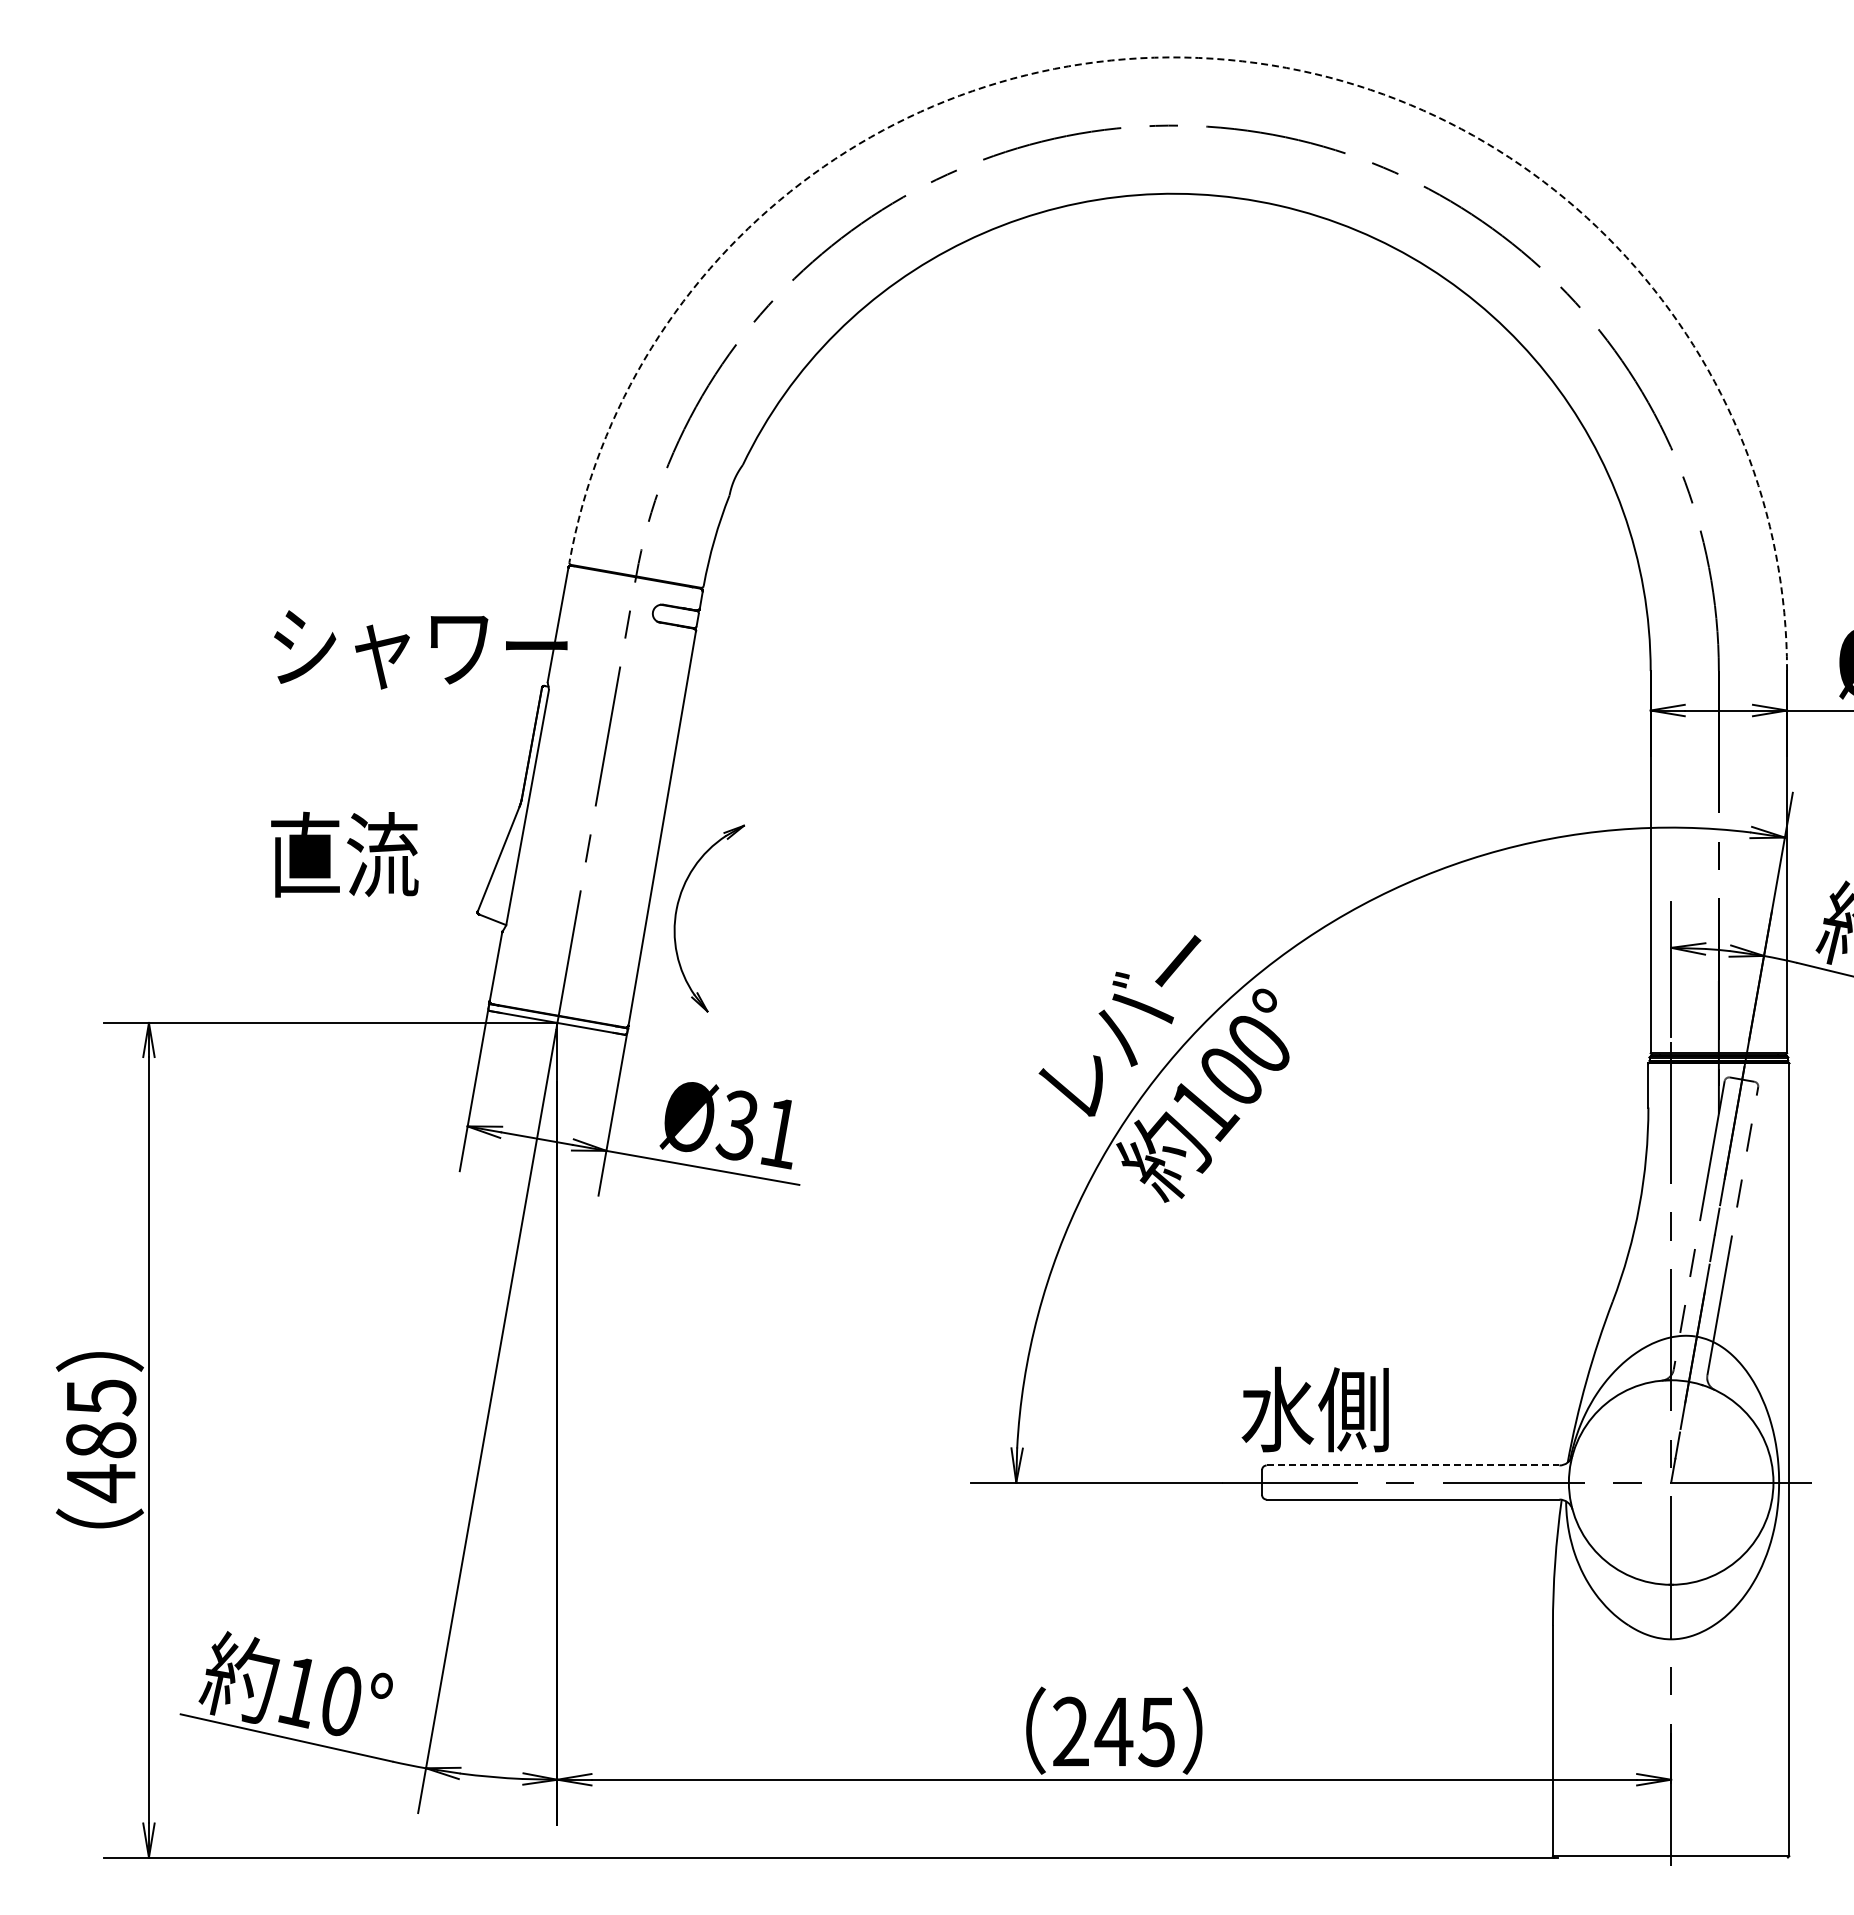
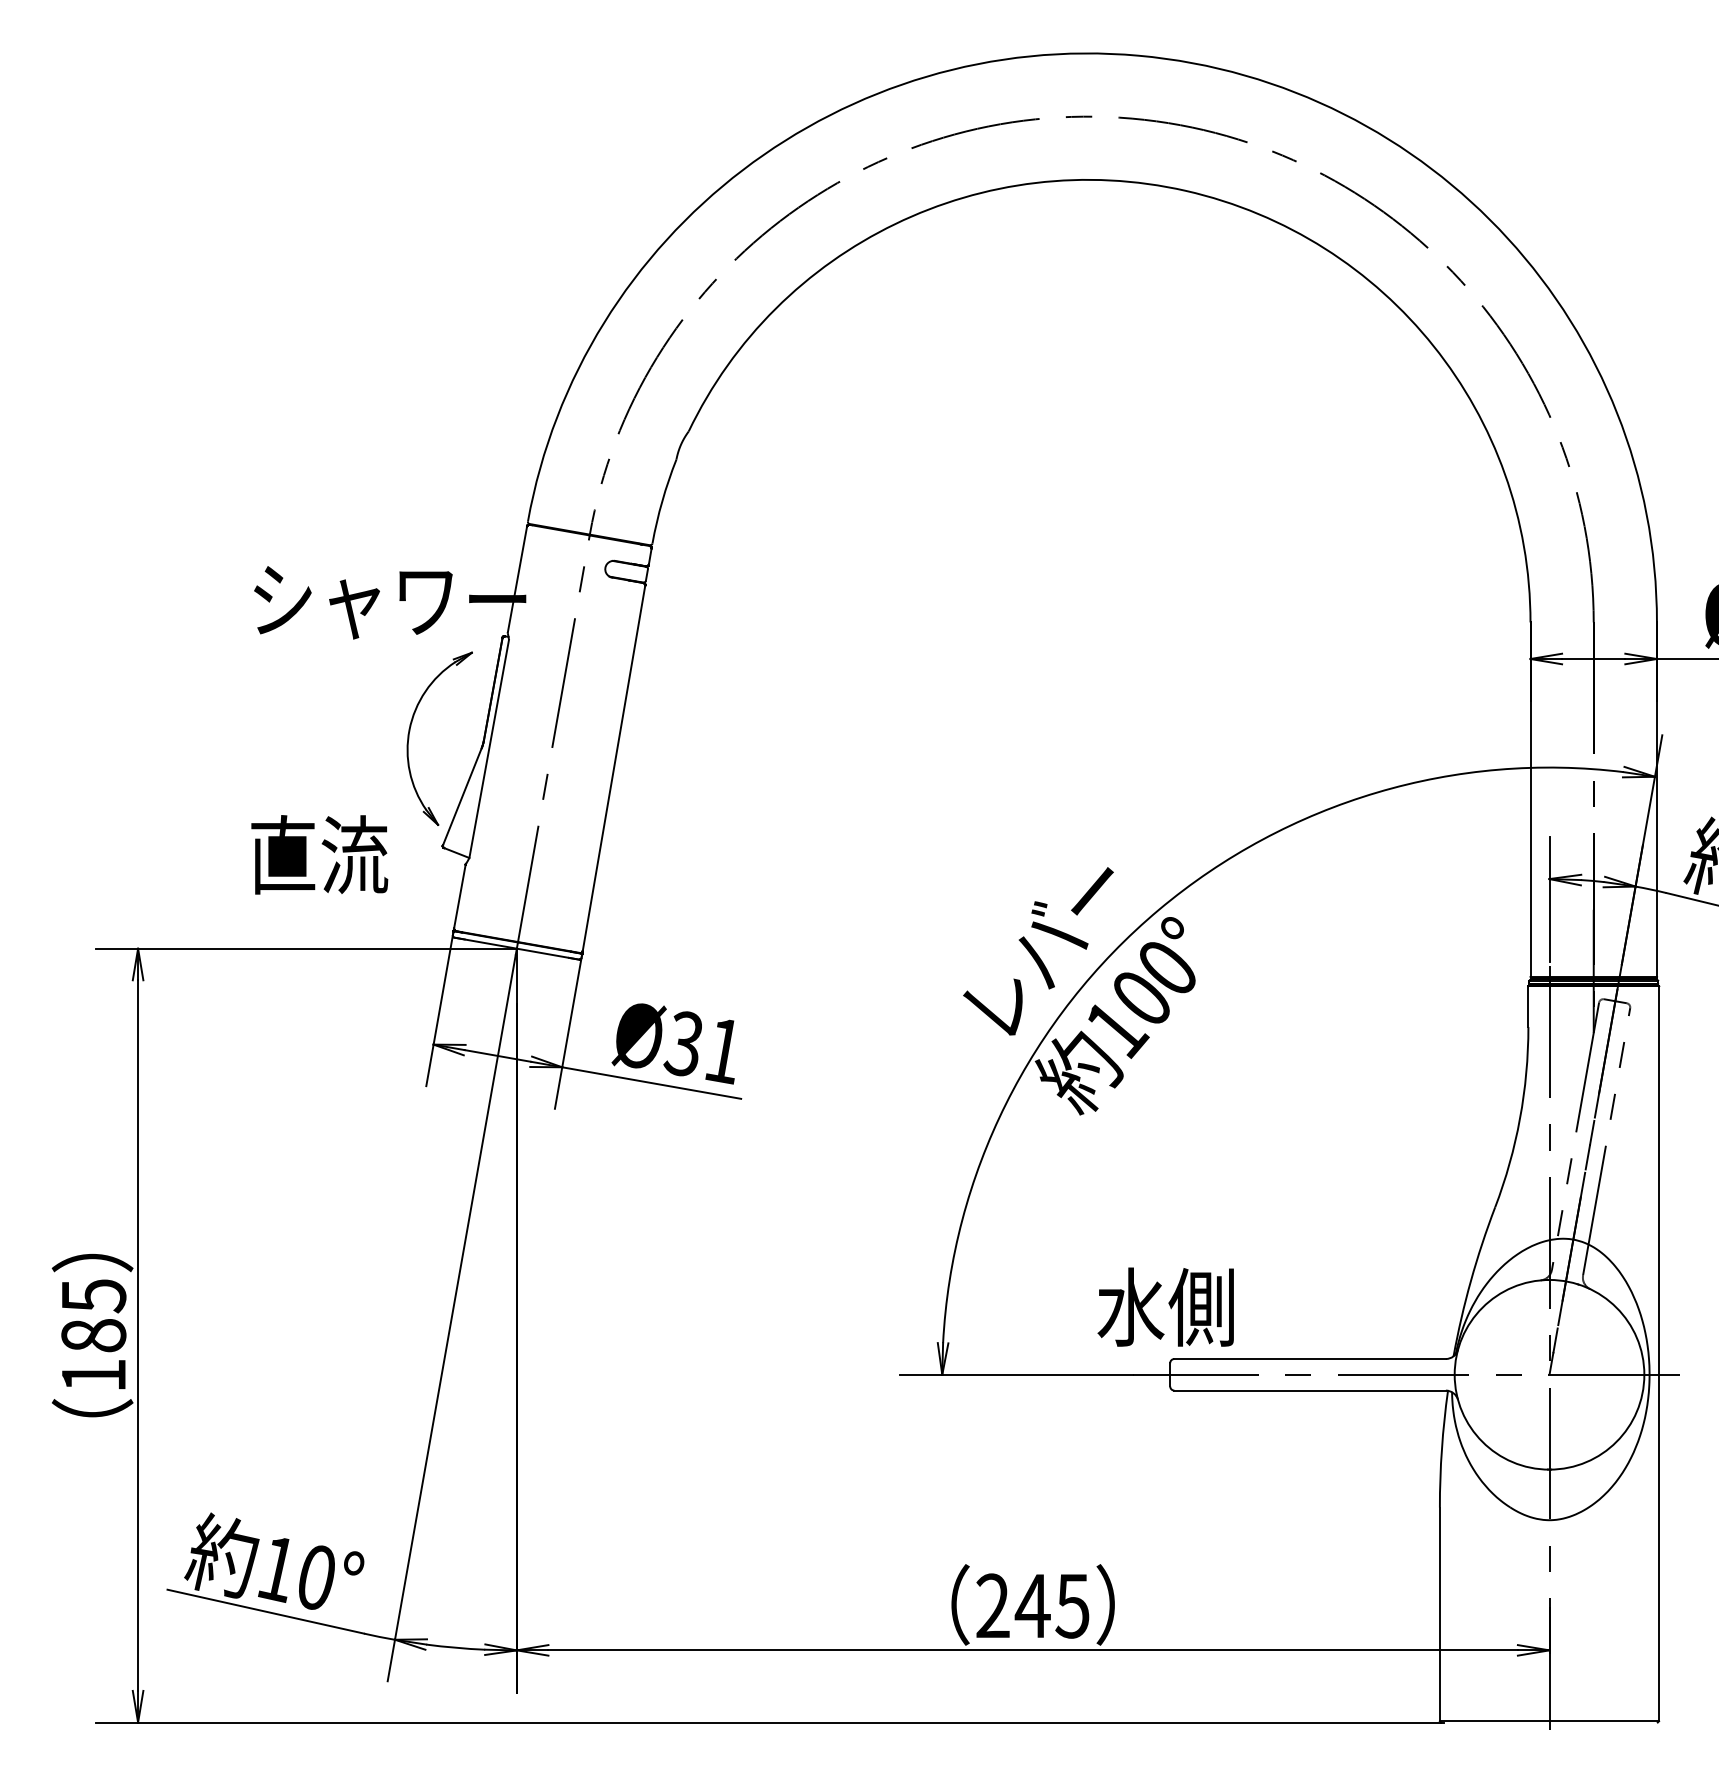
arc: (1228, 59) -> (1139, 55), dashed -> solid
text: (344, 854) -> (319, 854), moved
part: (677, 911) -> (410, 732), moved
text: (1314, 1409) -> (1165, 1307), moved
line: (1413, 1465) -> (1310, 1359), dashed -> solid
text: (101, 1483) -> (94, 1375), 485 -> 185

